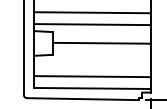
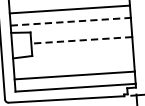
line: (93, 24) -> (71, 21), solid -> dashed
line: (101, 43) -> (81, 40), solid -> dashed

